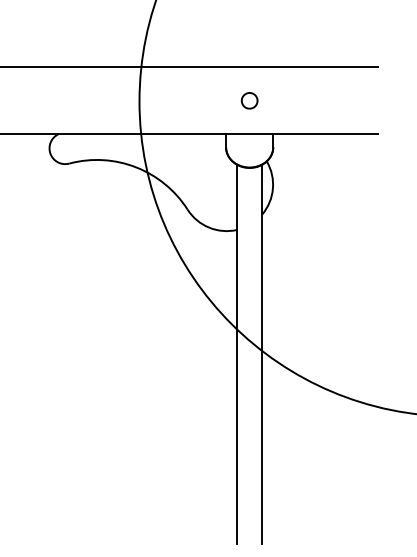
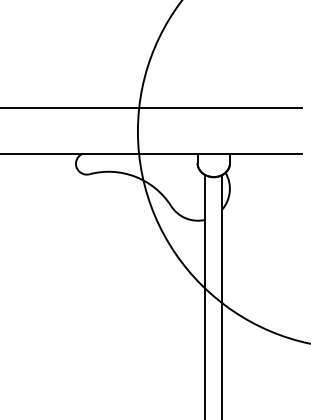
part: (249, 100) -> (213, 130), removed

